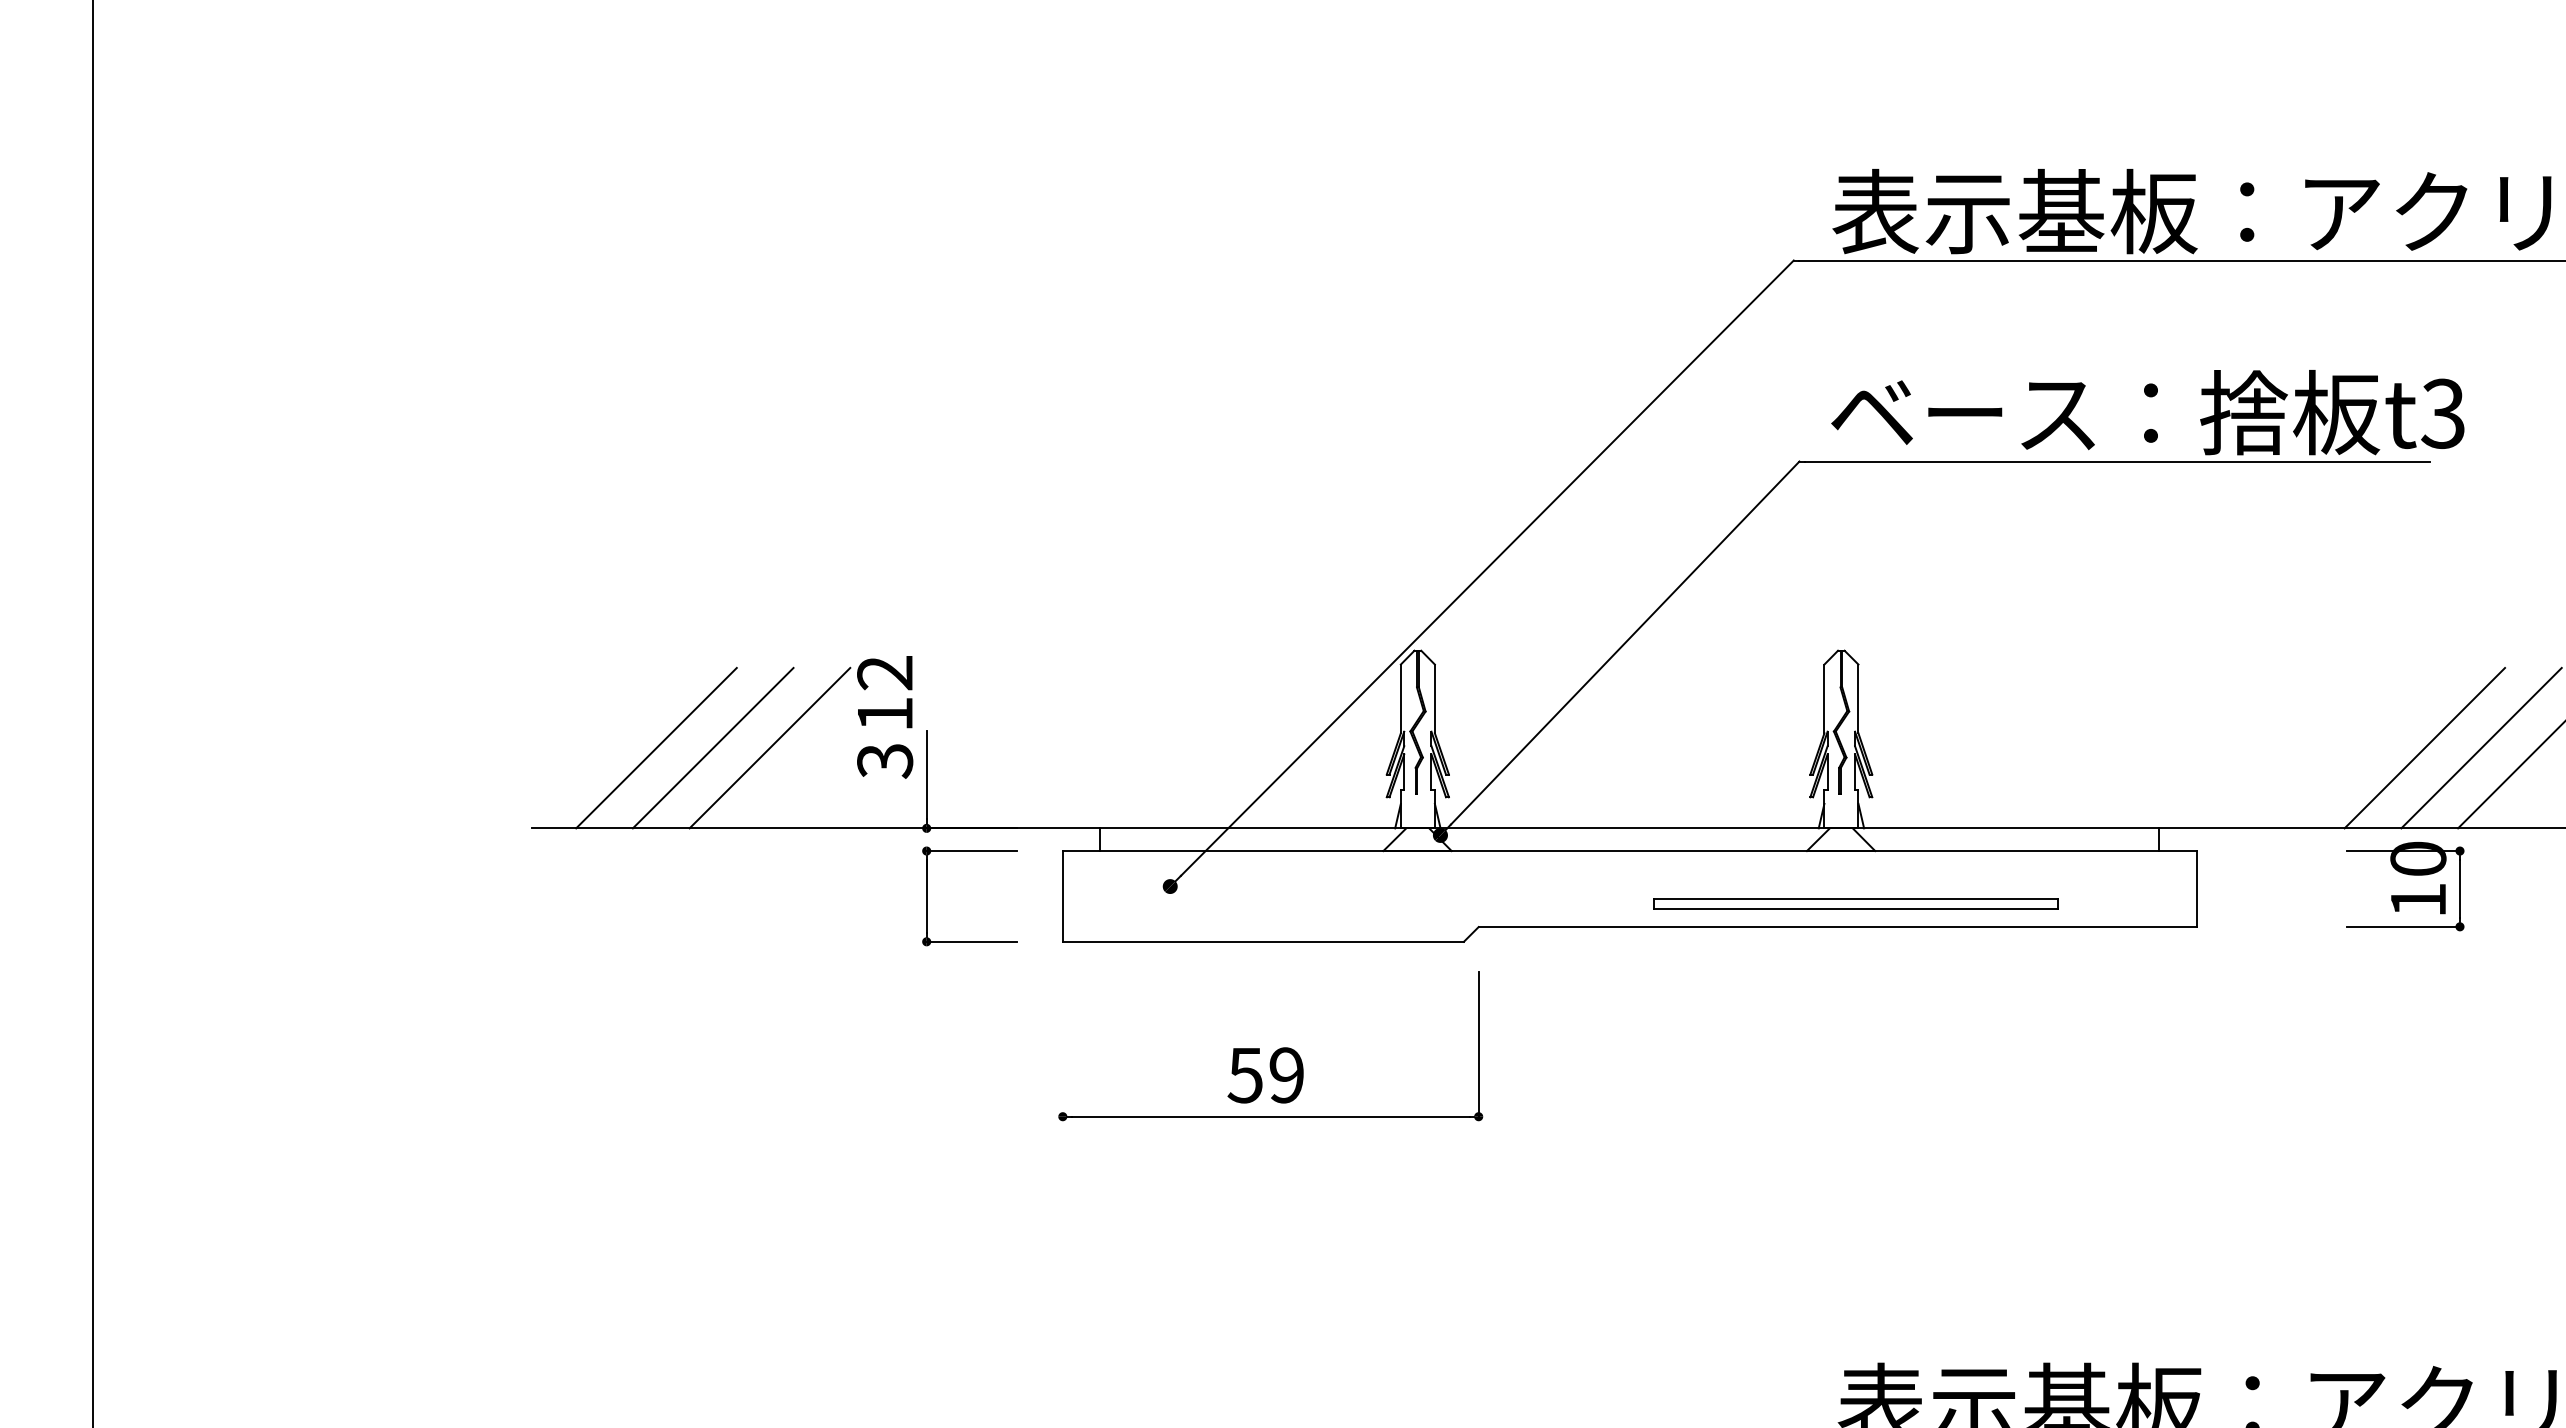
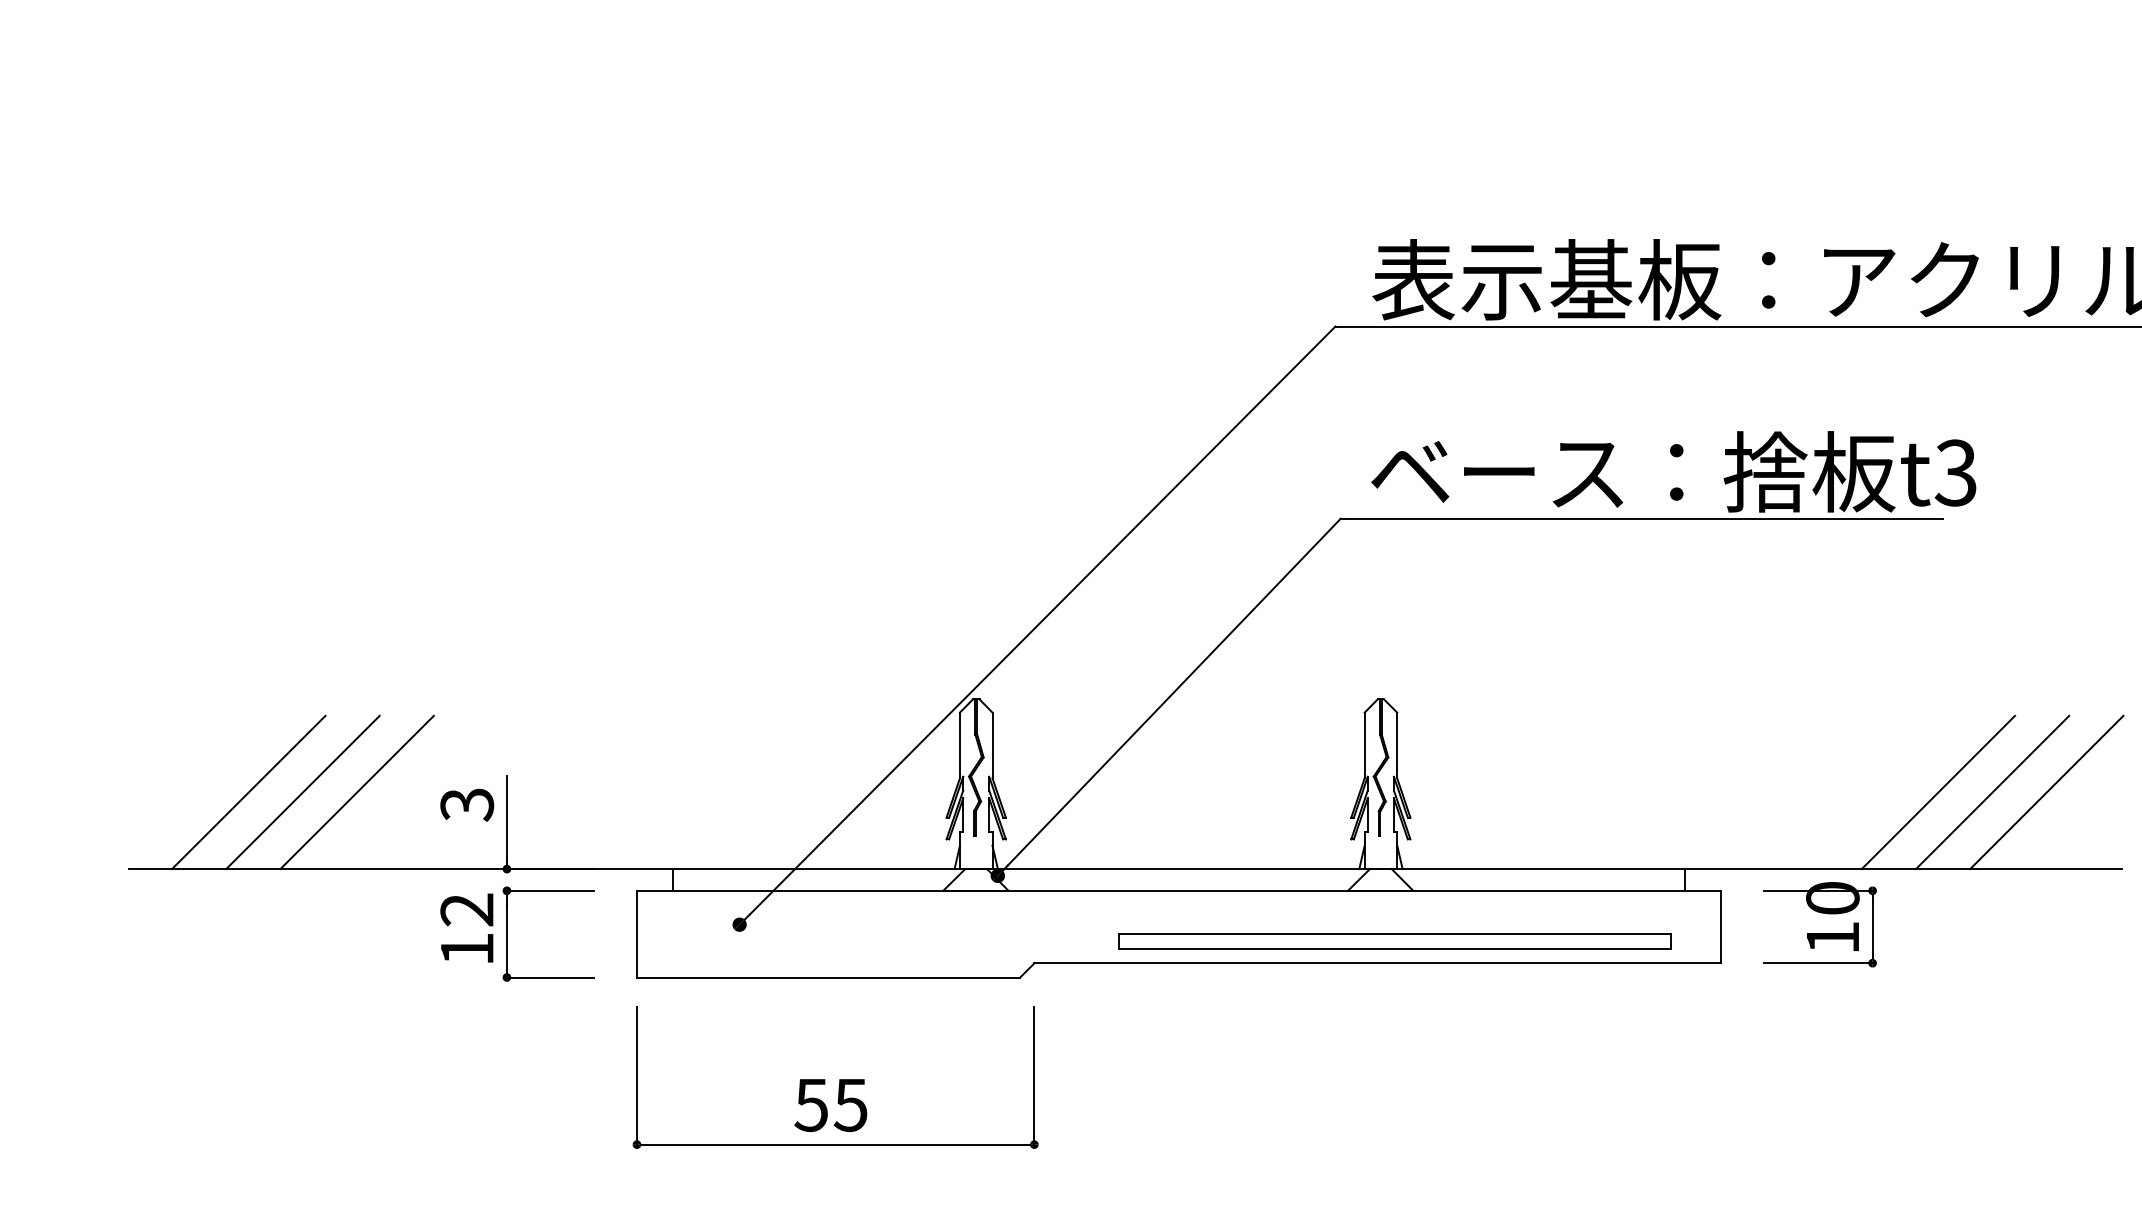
text: (884, 692) -> (466, 928), moved
part: (2405, 895) -> (1820, 933), moved
part: (1856, 903) -> (1395, 940), size x1.43
line: (1062, 1044) -> (636, 1075), added
text: (1285, 1075) -> (849, 1105), 59 -> 55

